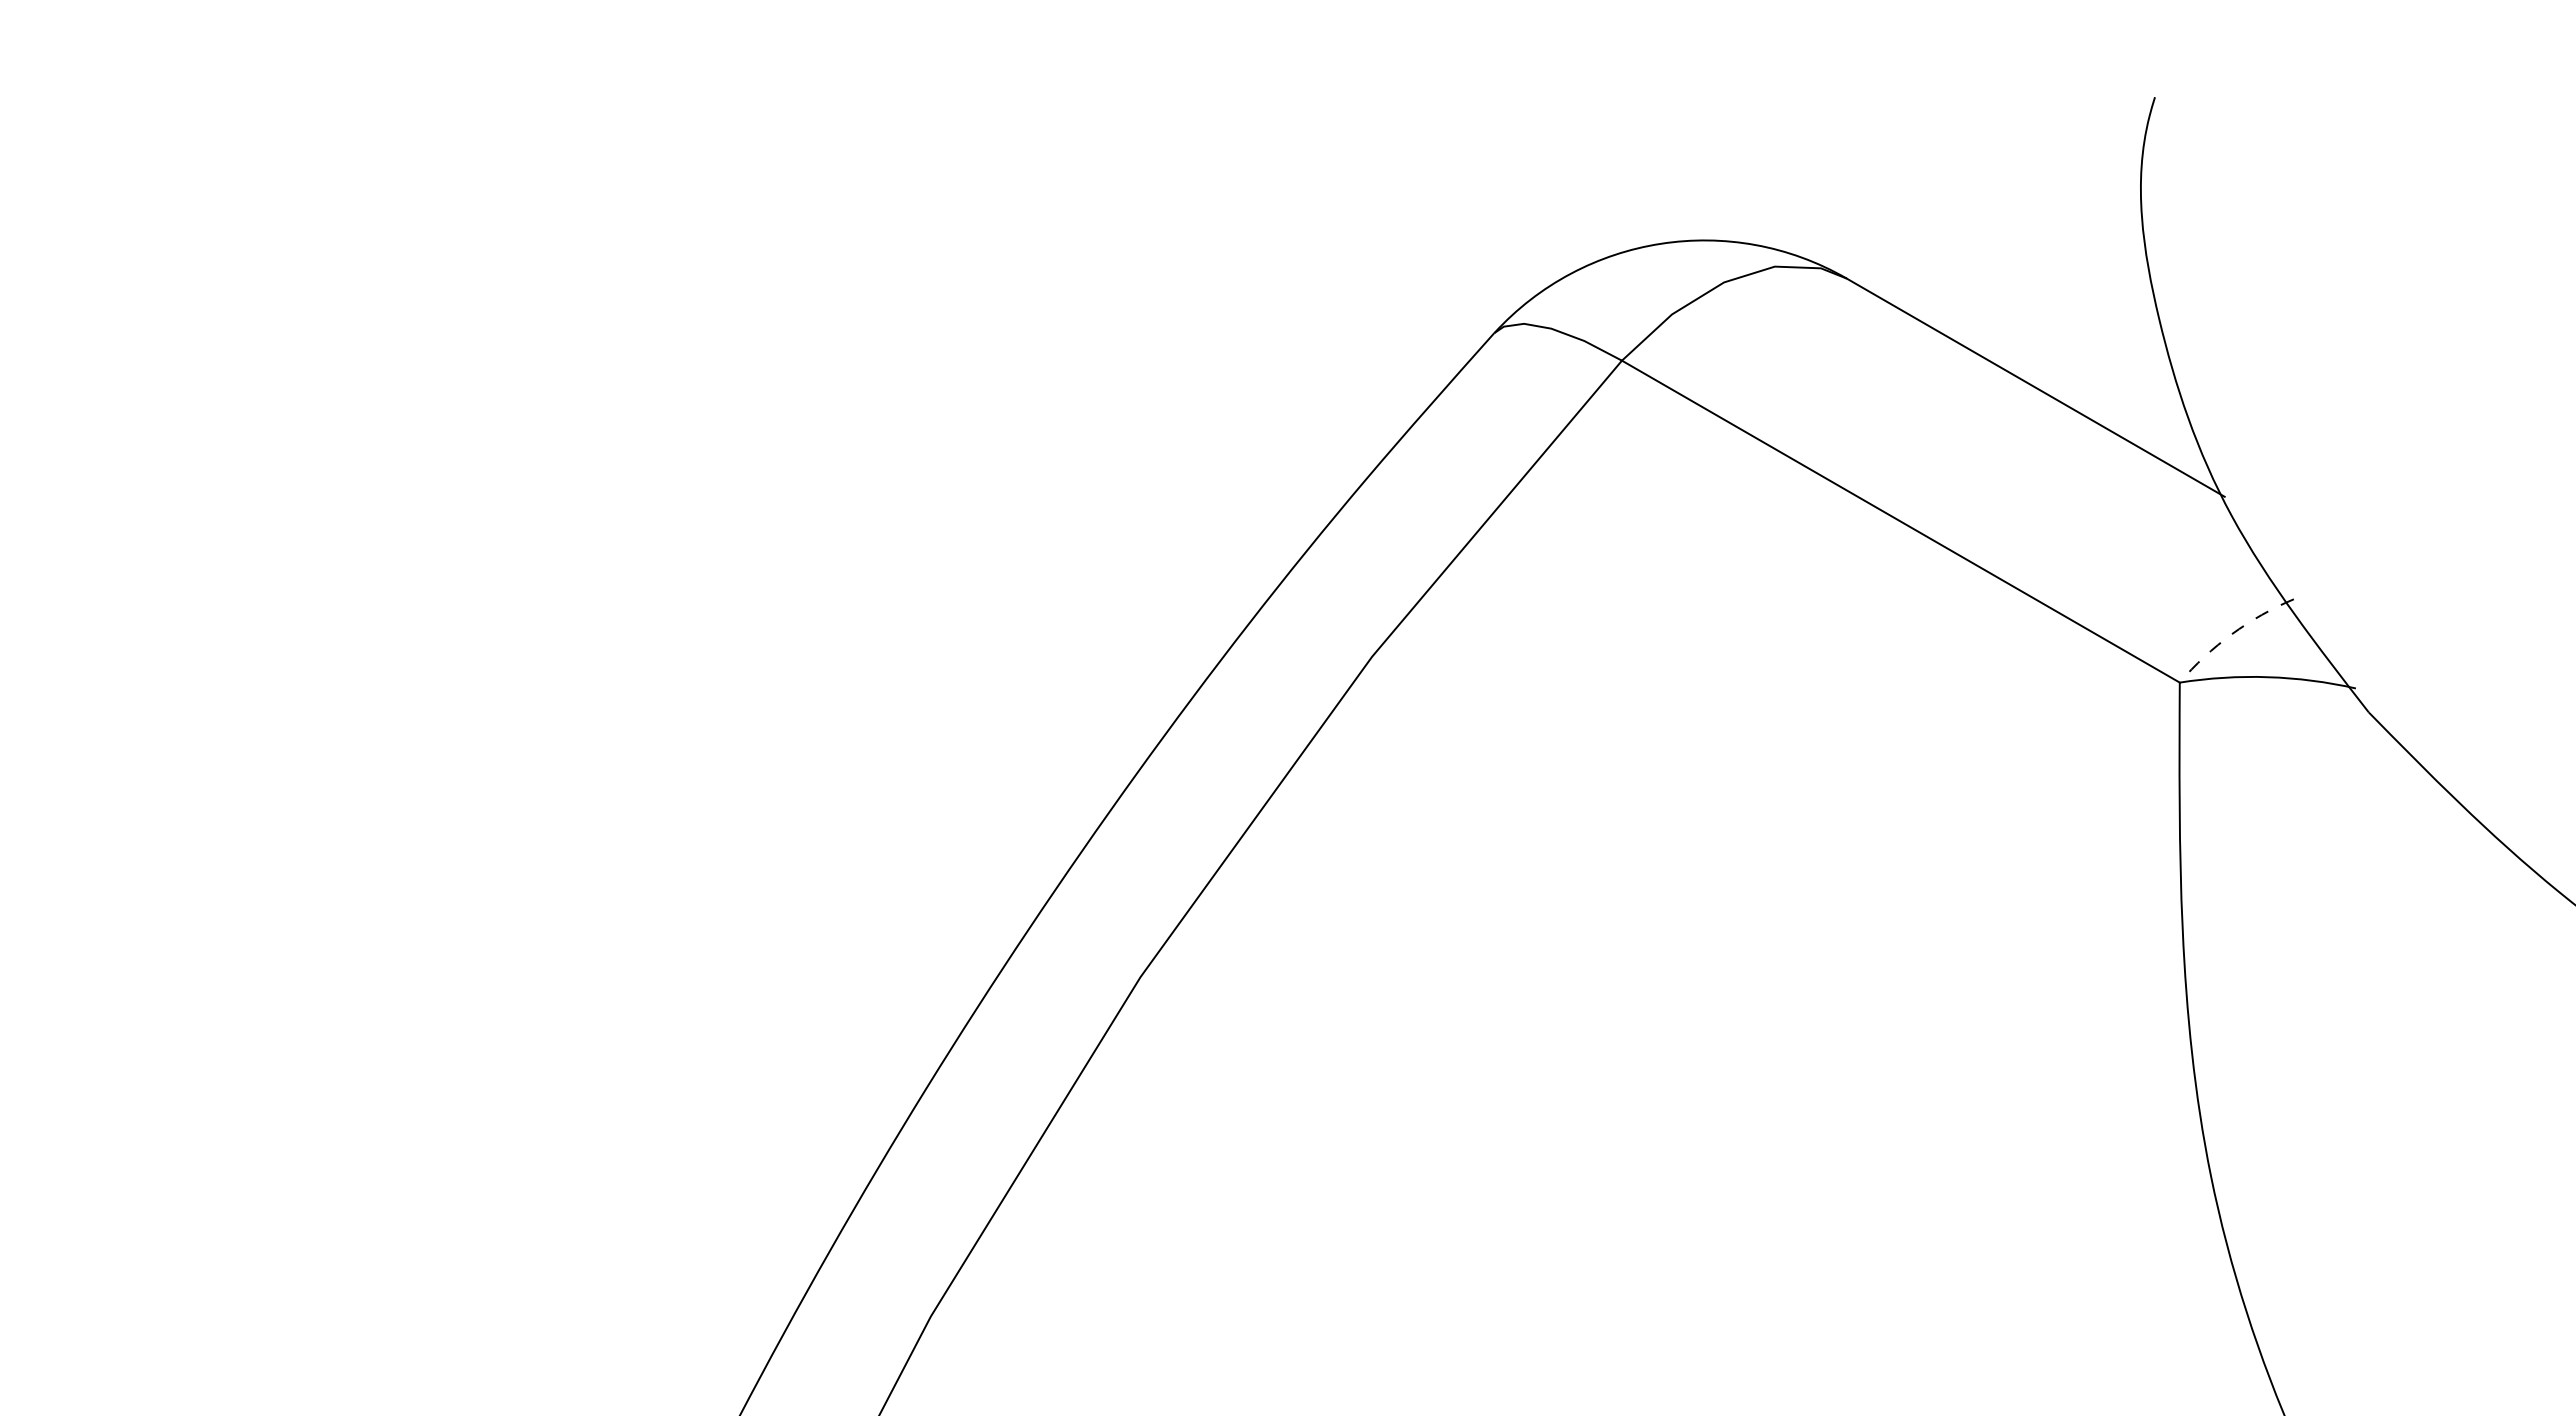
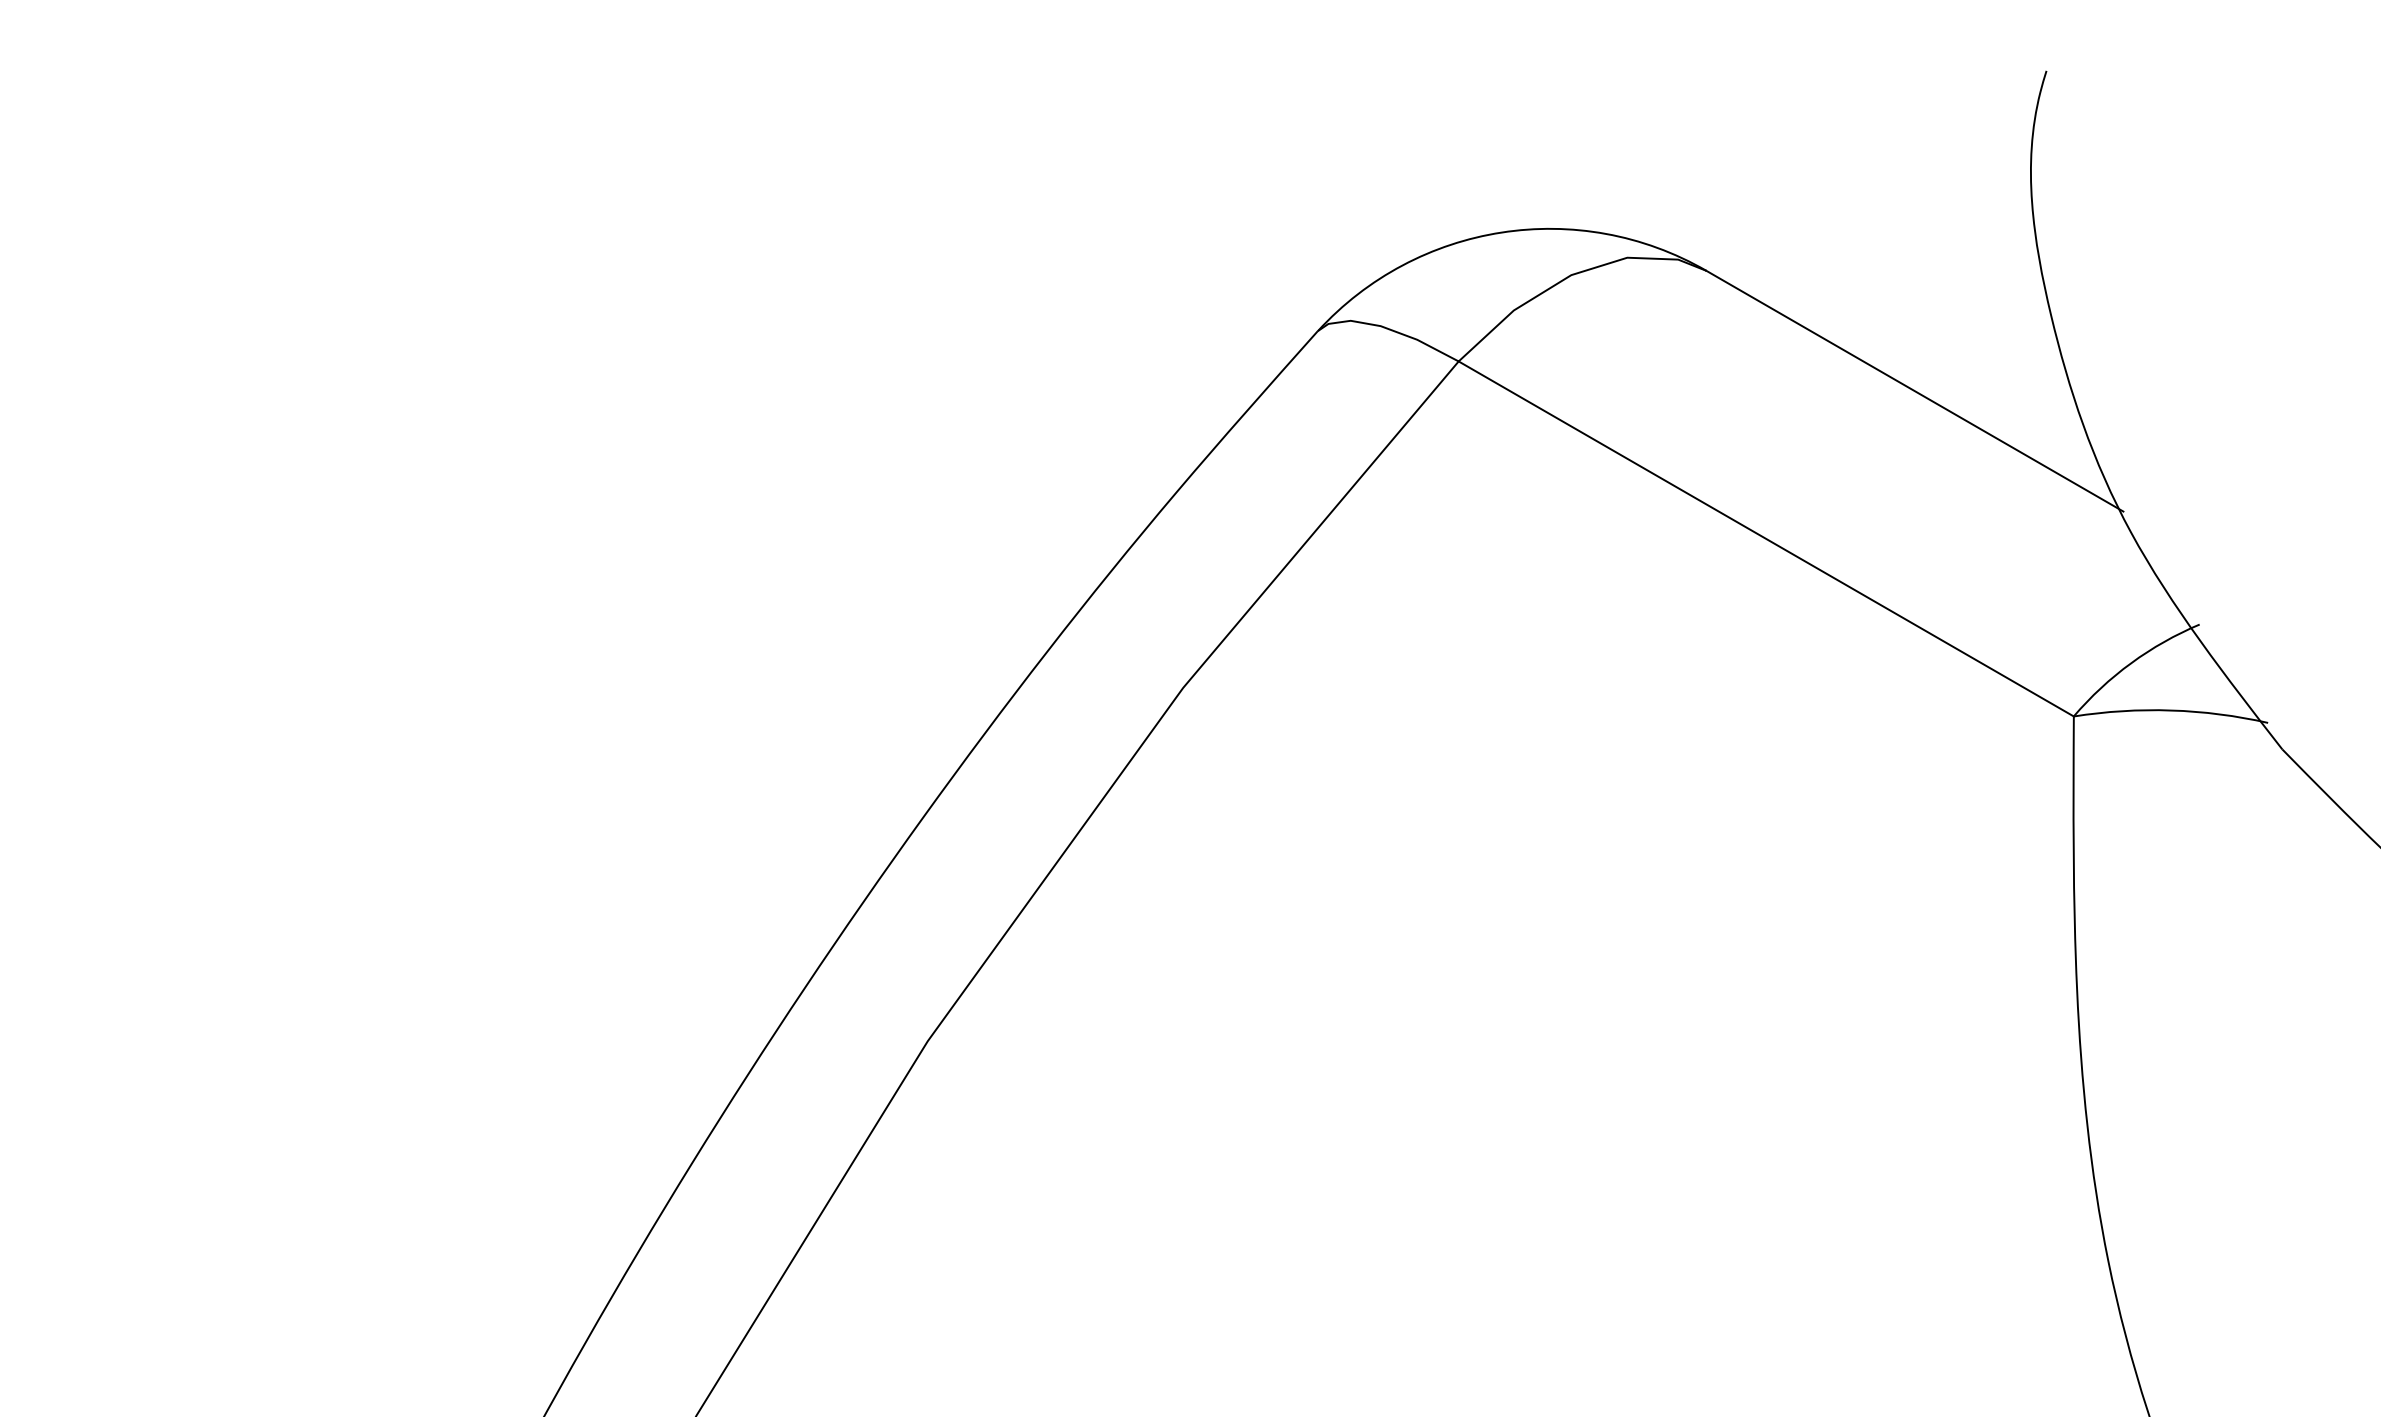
arc: (2231, 634) -> (2130, 663), dashed -> solid

